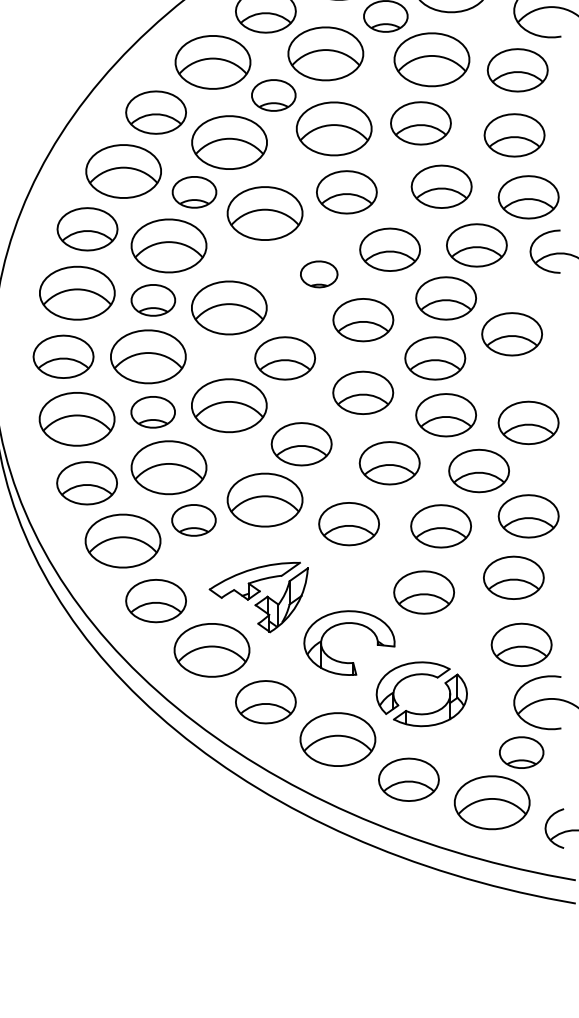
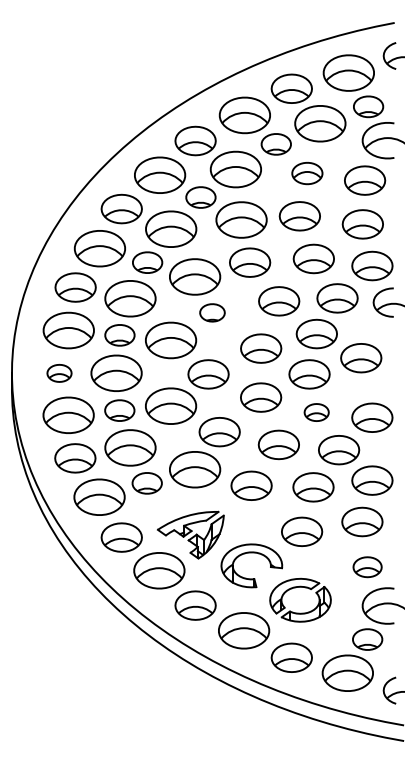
part: (432, 59) -> (307, 173), size x0.6
part: (319, 273) -> (212, 312), moved
part: (63, 357) -> (59, 373), size x0.6
part: (445, 415) -> (316, 412), size x0.6
part: (521, 645) -> (367, 567), size x0.7

